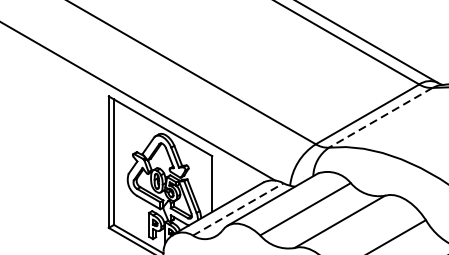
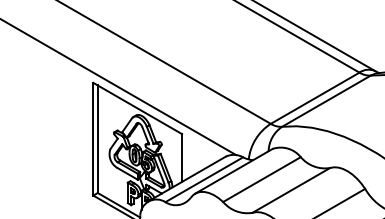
line: (380, 118) -> (326, 101), dashed -> solid
line: (238, 209) -> (204, 179), dashed -> solid

